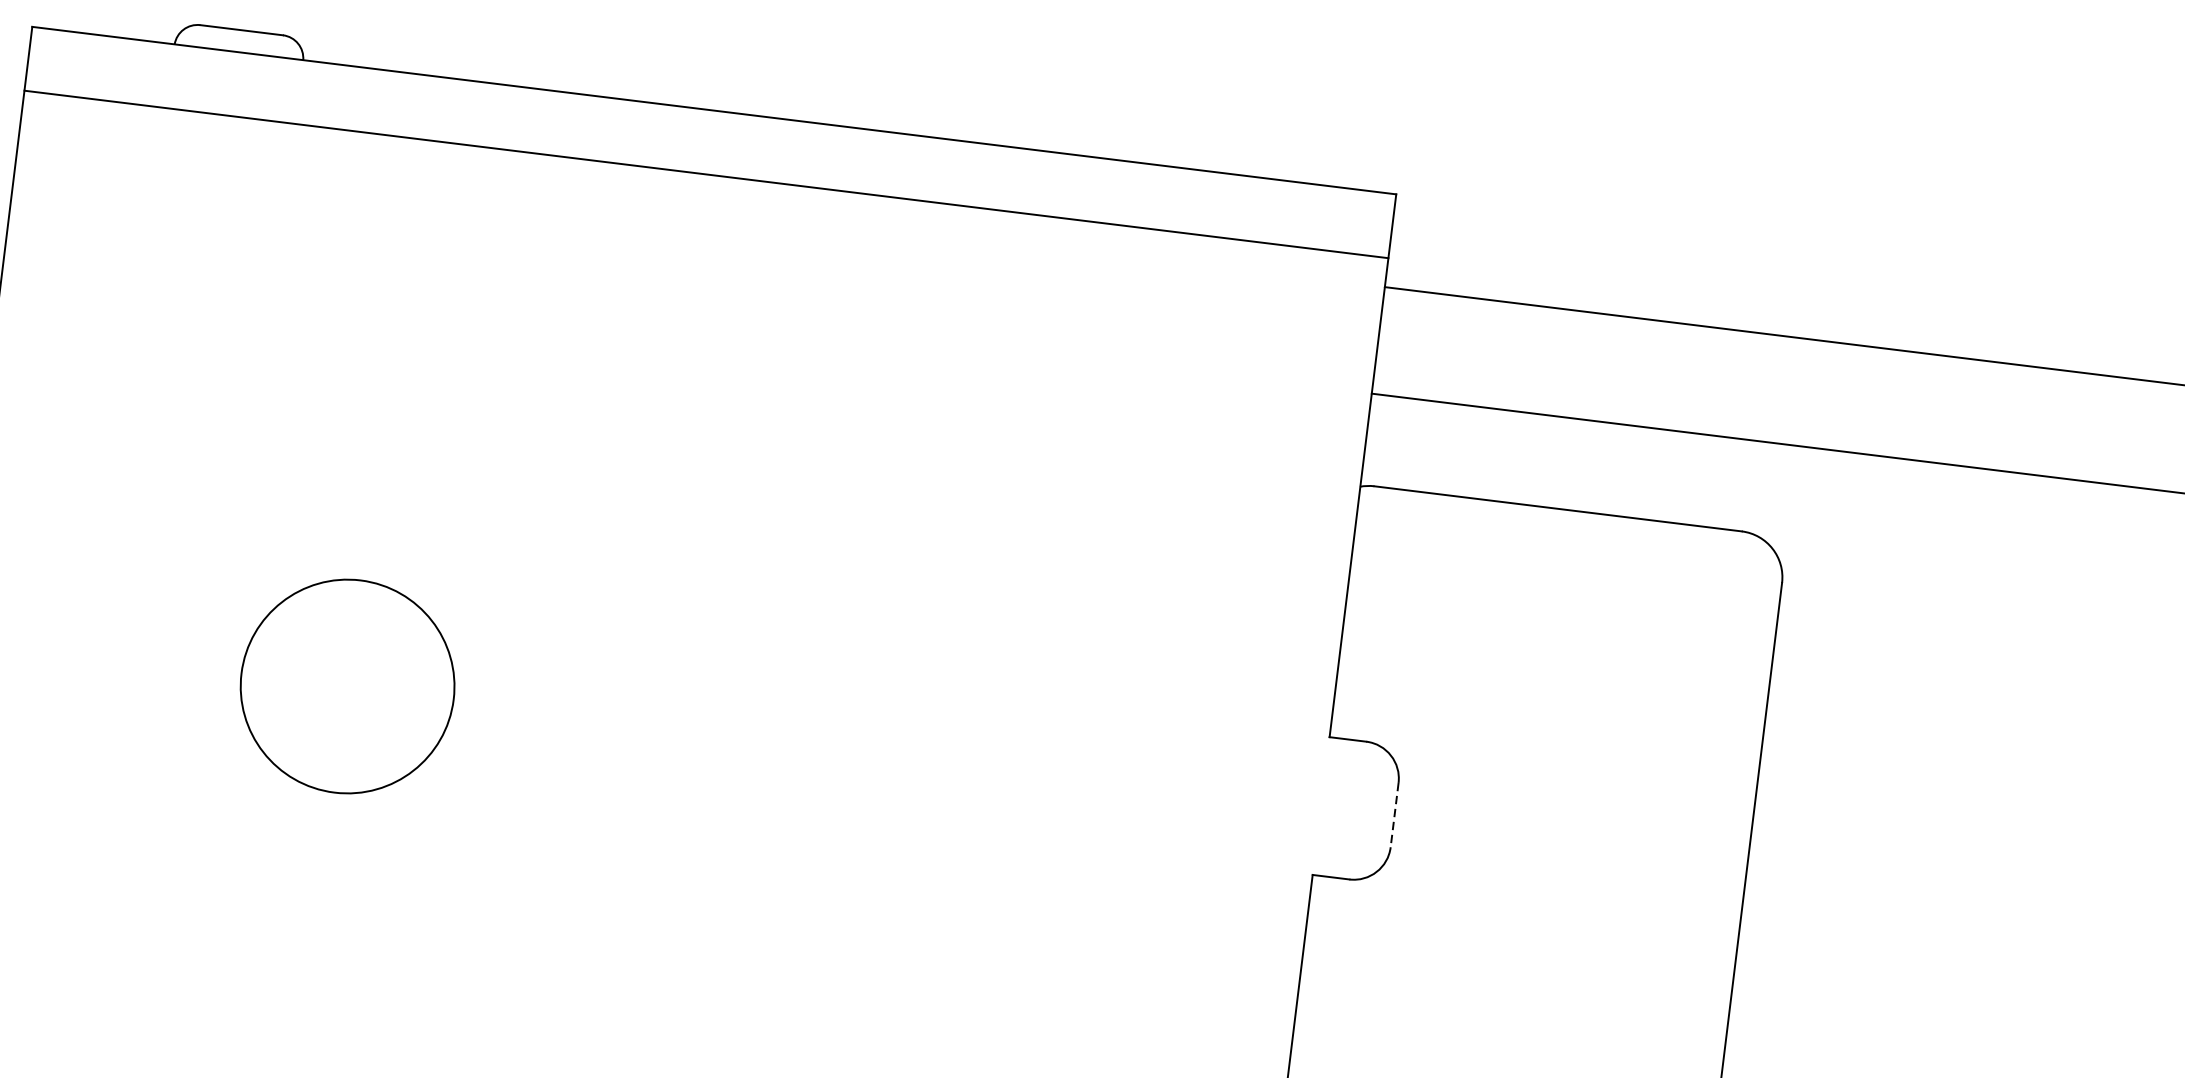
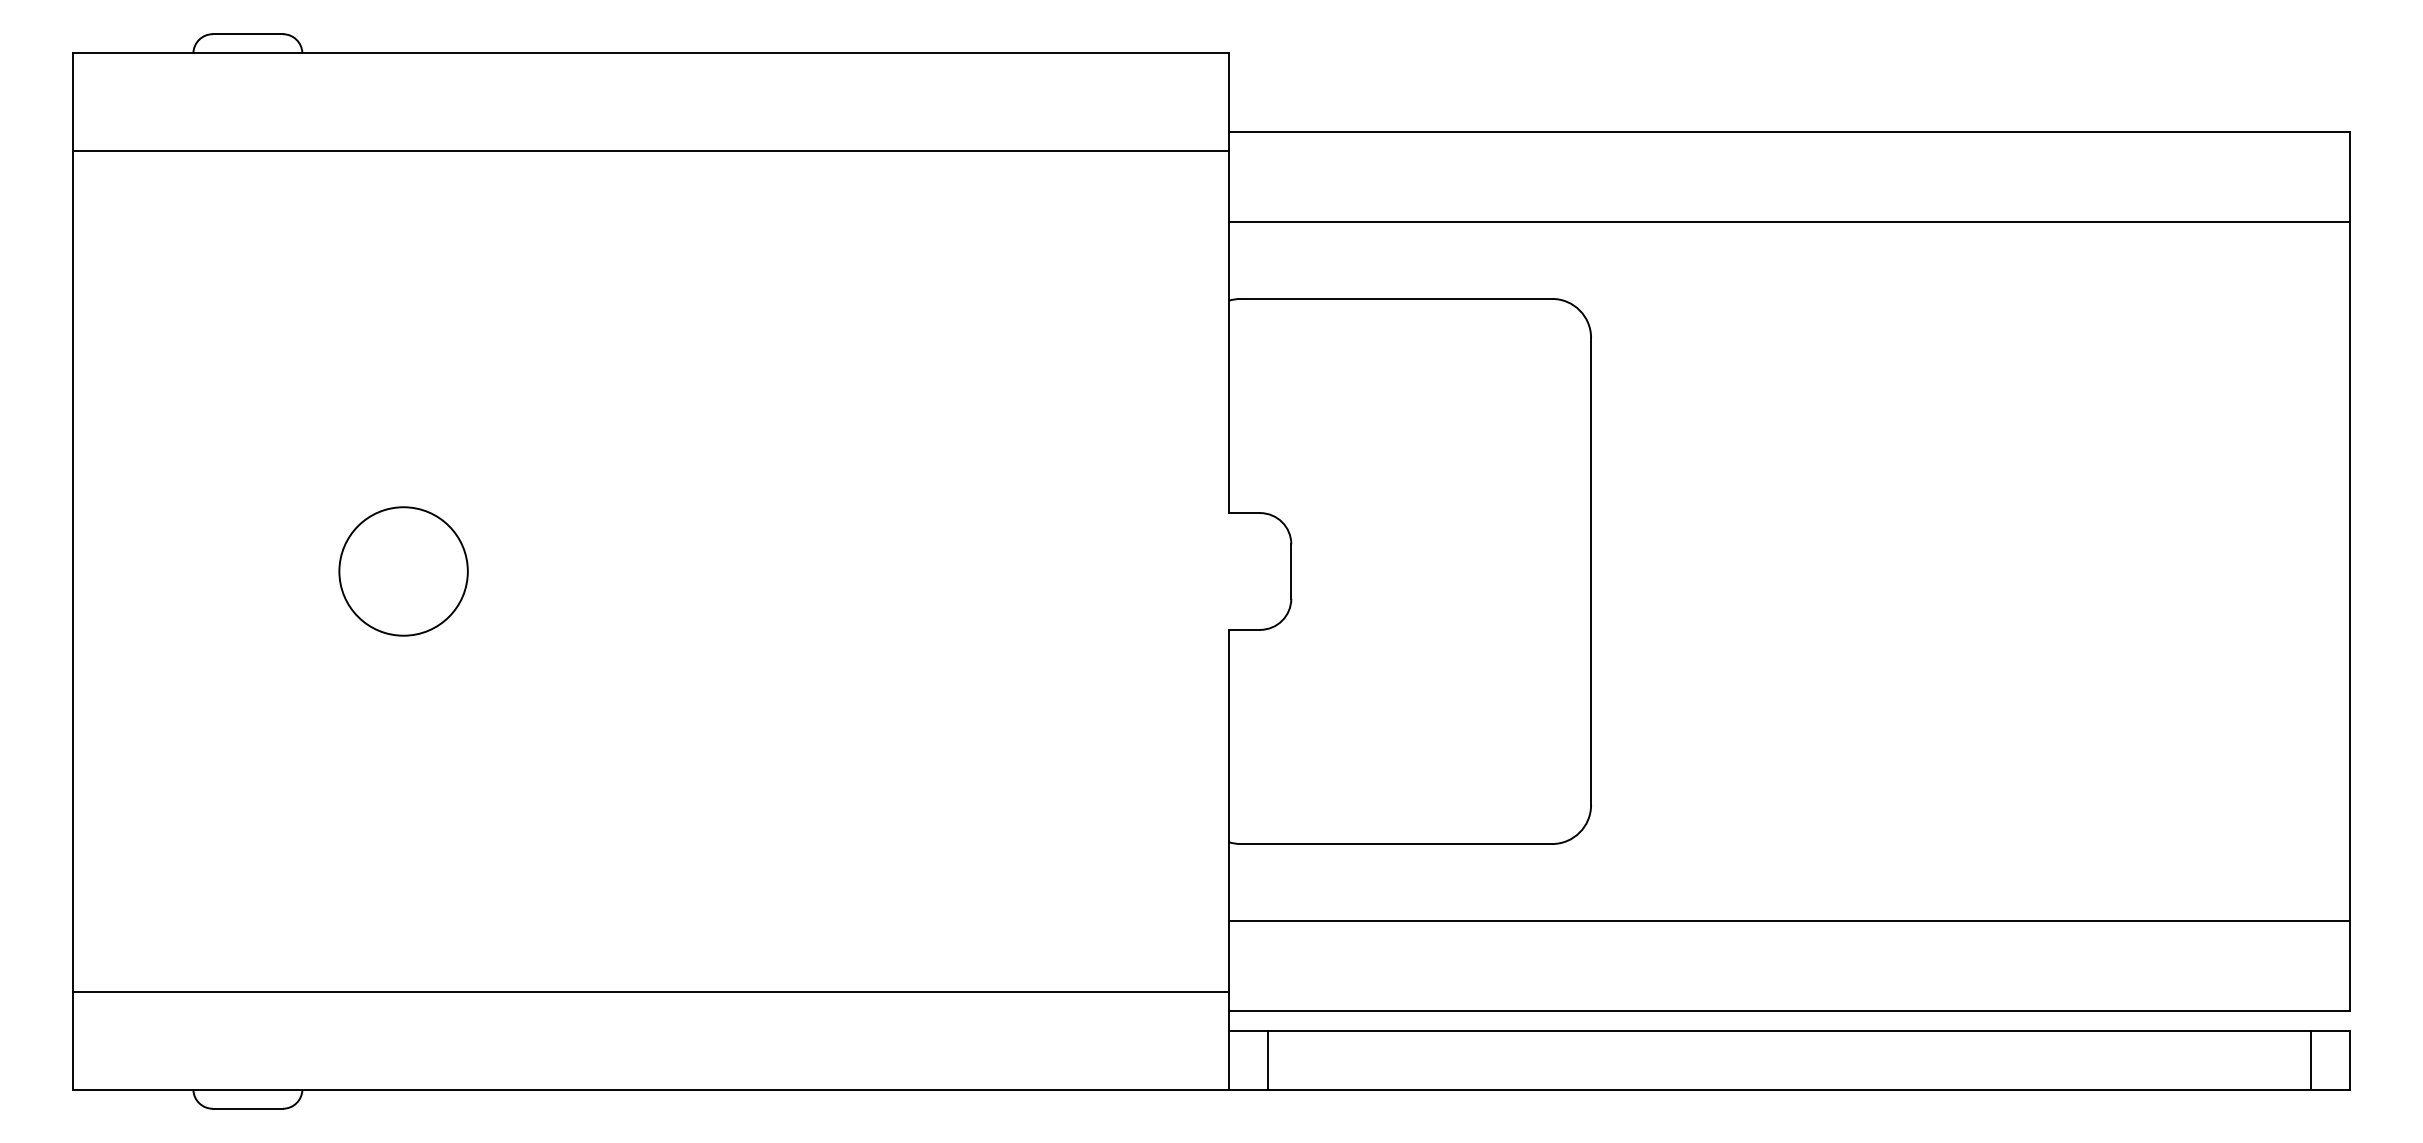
line: (705, 174) -> (650, 151), moved
circle: (347, 686) -> (403, 571), size x0.71
line: (1394, 815) -> (1291, 571), dashed -> solid

